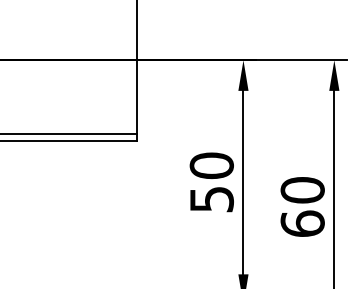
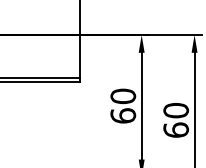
text: (212, 198) -> (123, 115), 50 -> 60

